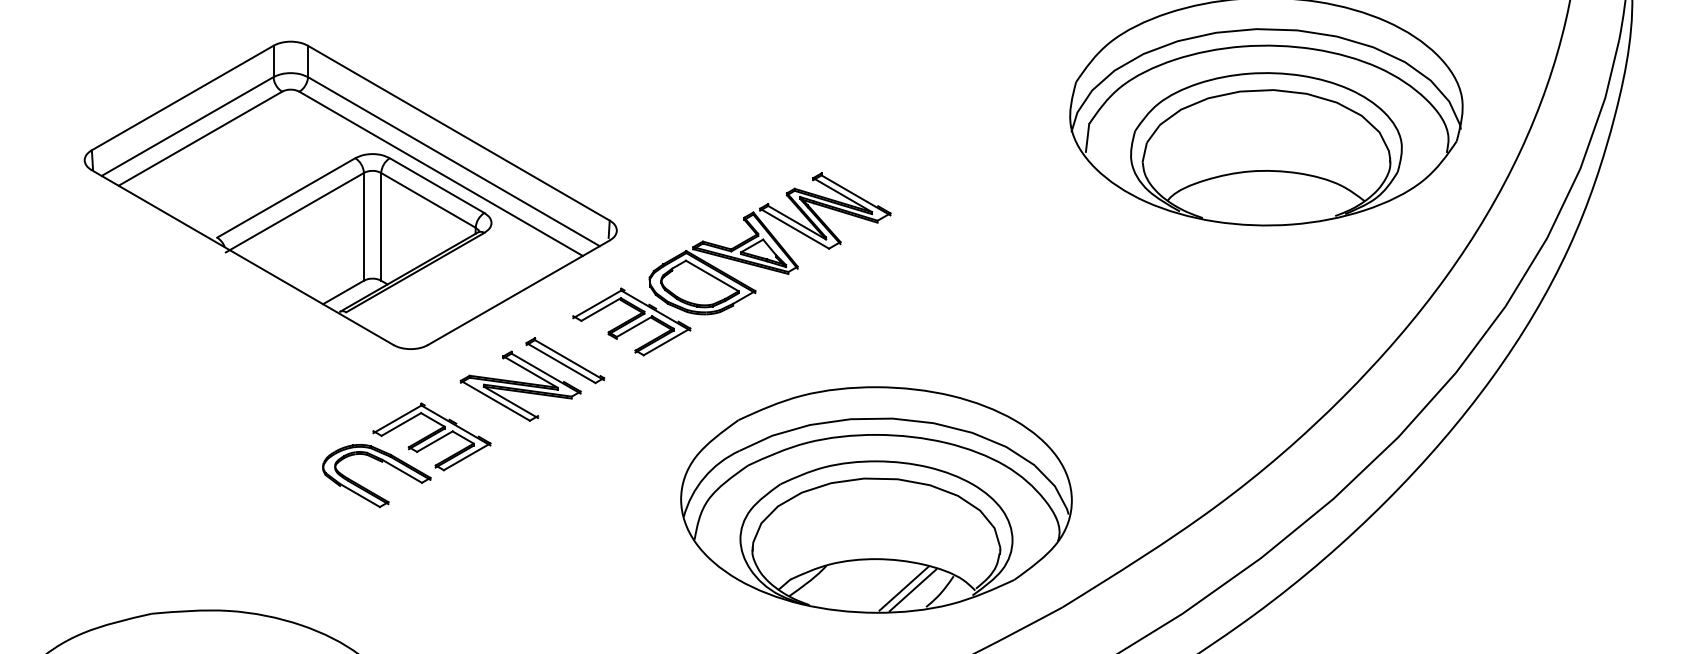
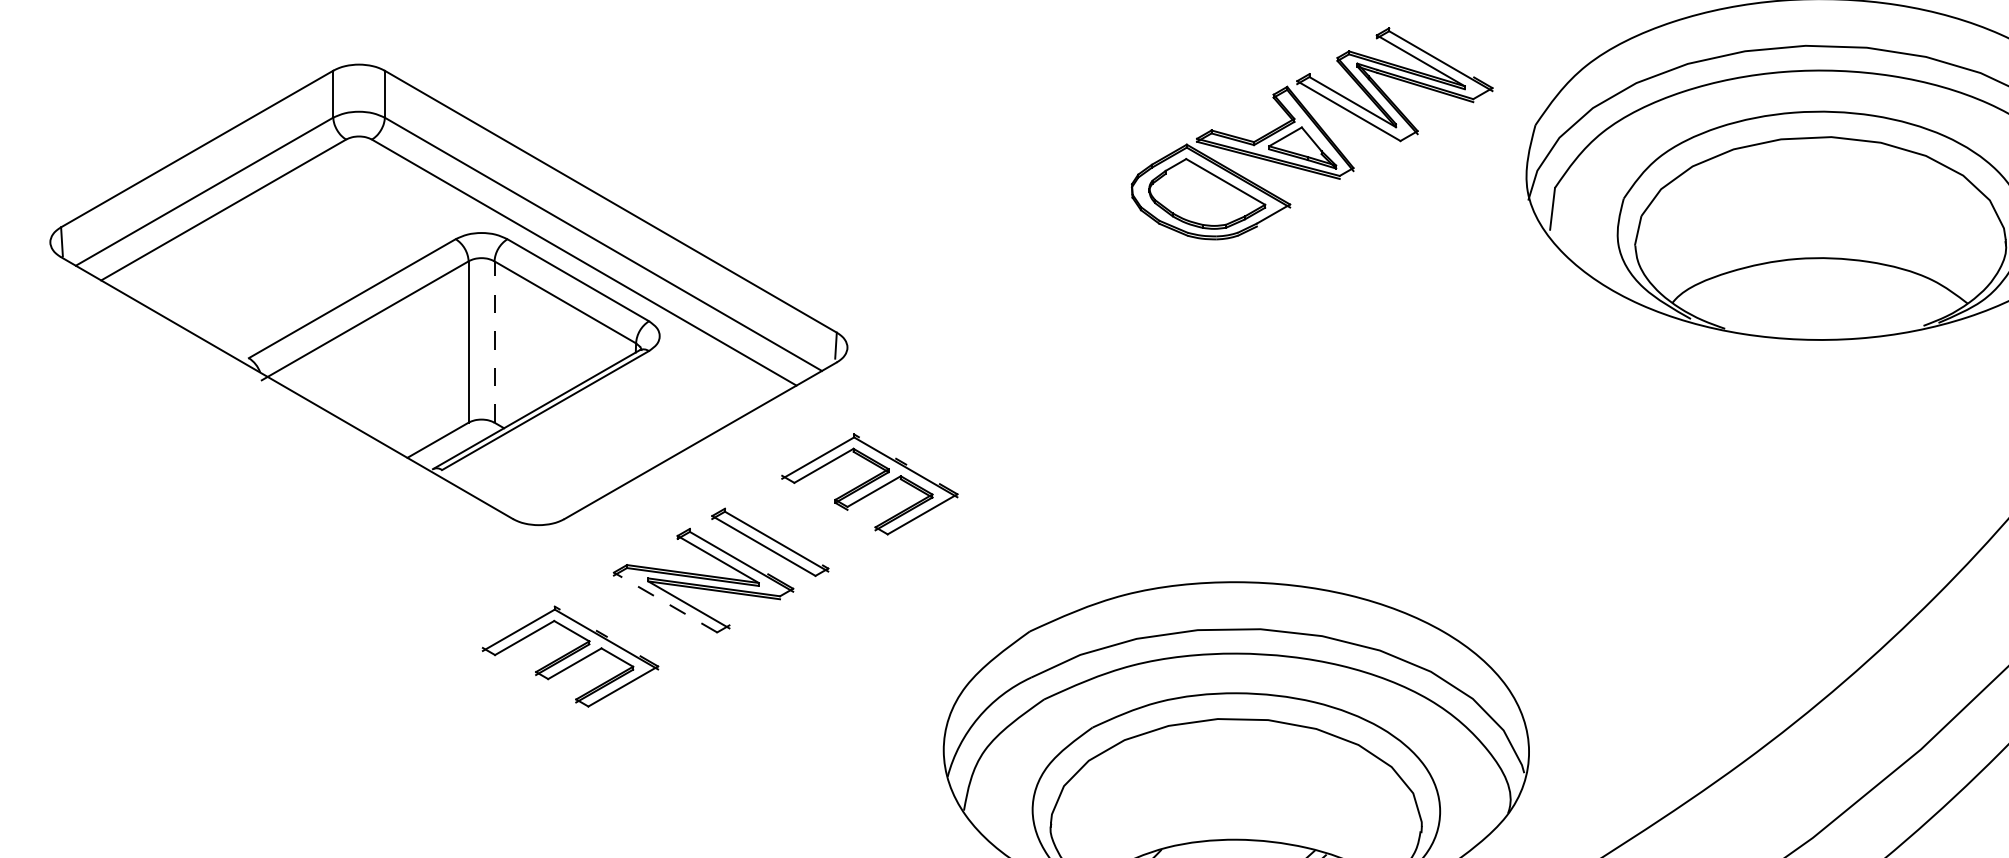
line: (381, 226) -> (494, 341), solid -> dashed
part: (769, 243) -> (1311, 133), moved
line: (495, 400) -> (665, 602), solid -> dashed
part: (381, 462) -> (494, 694), removed

